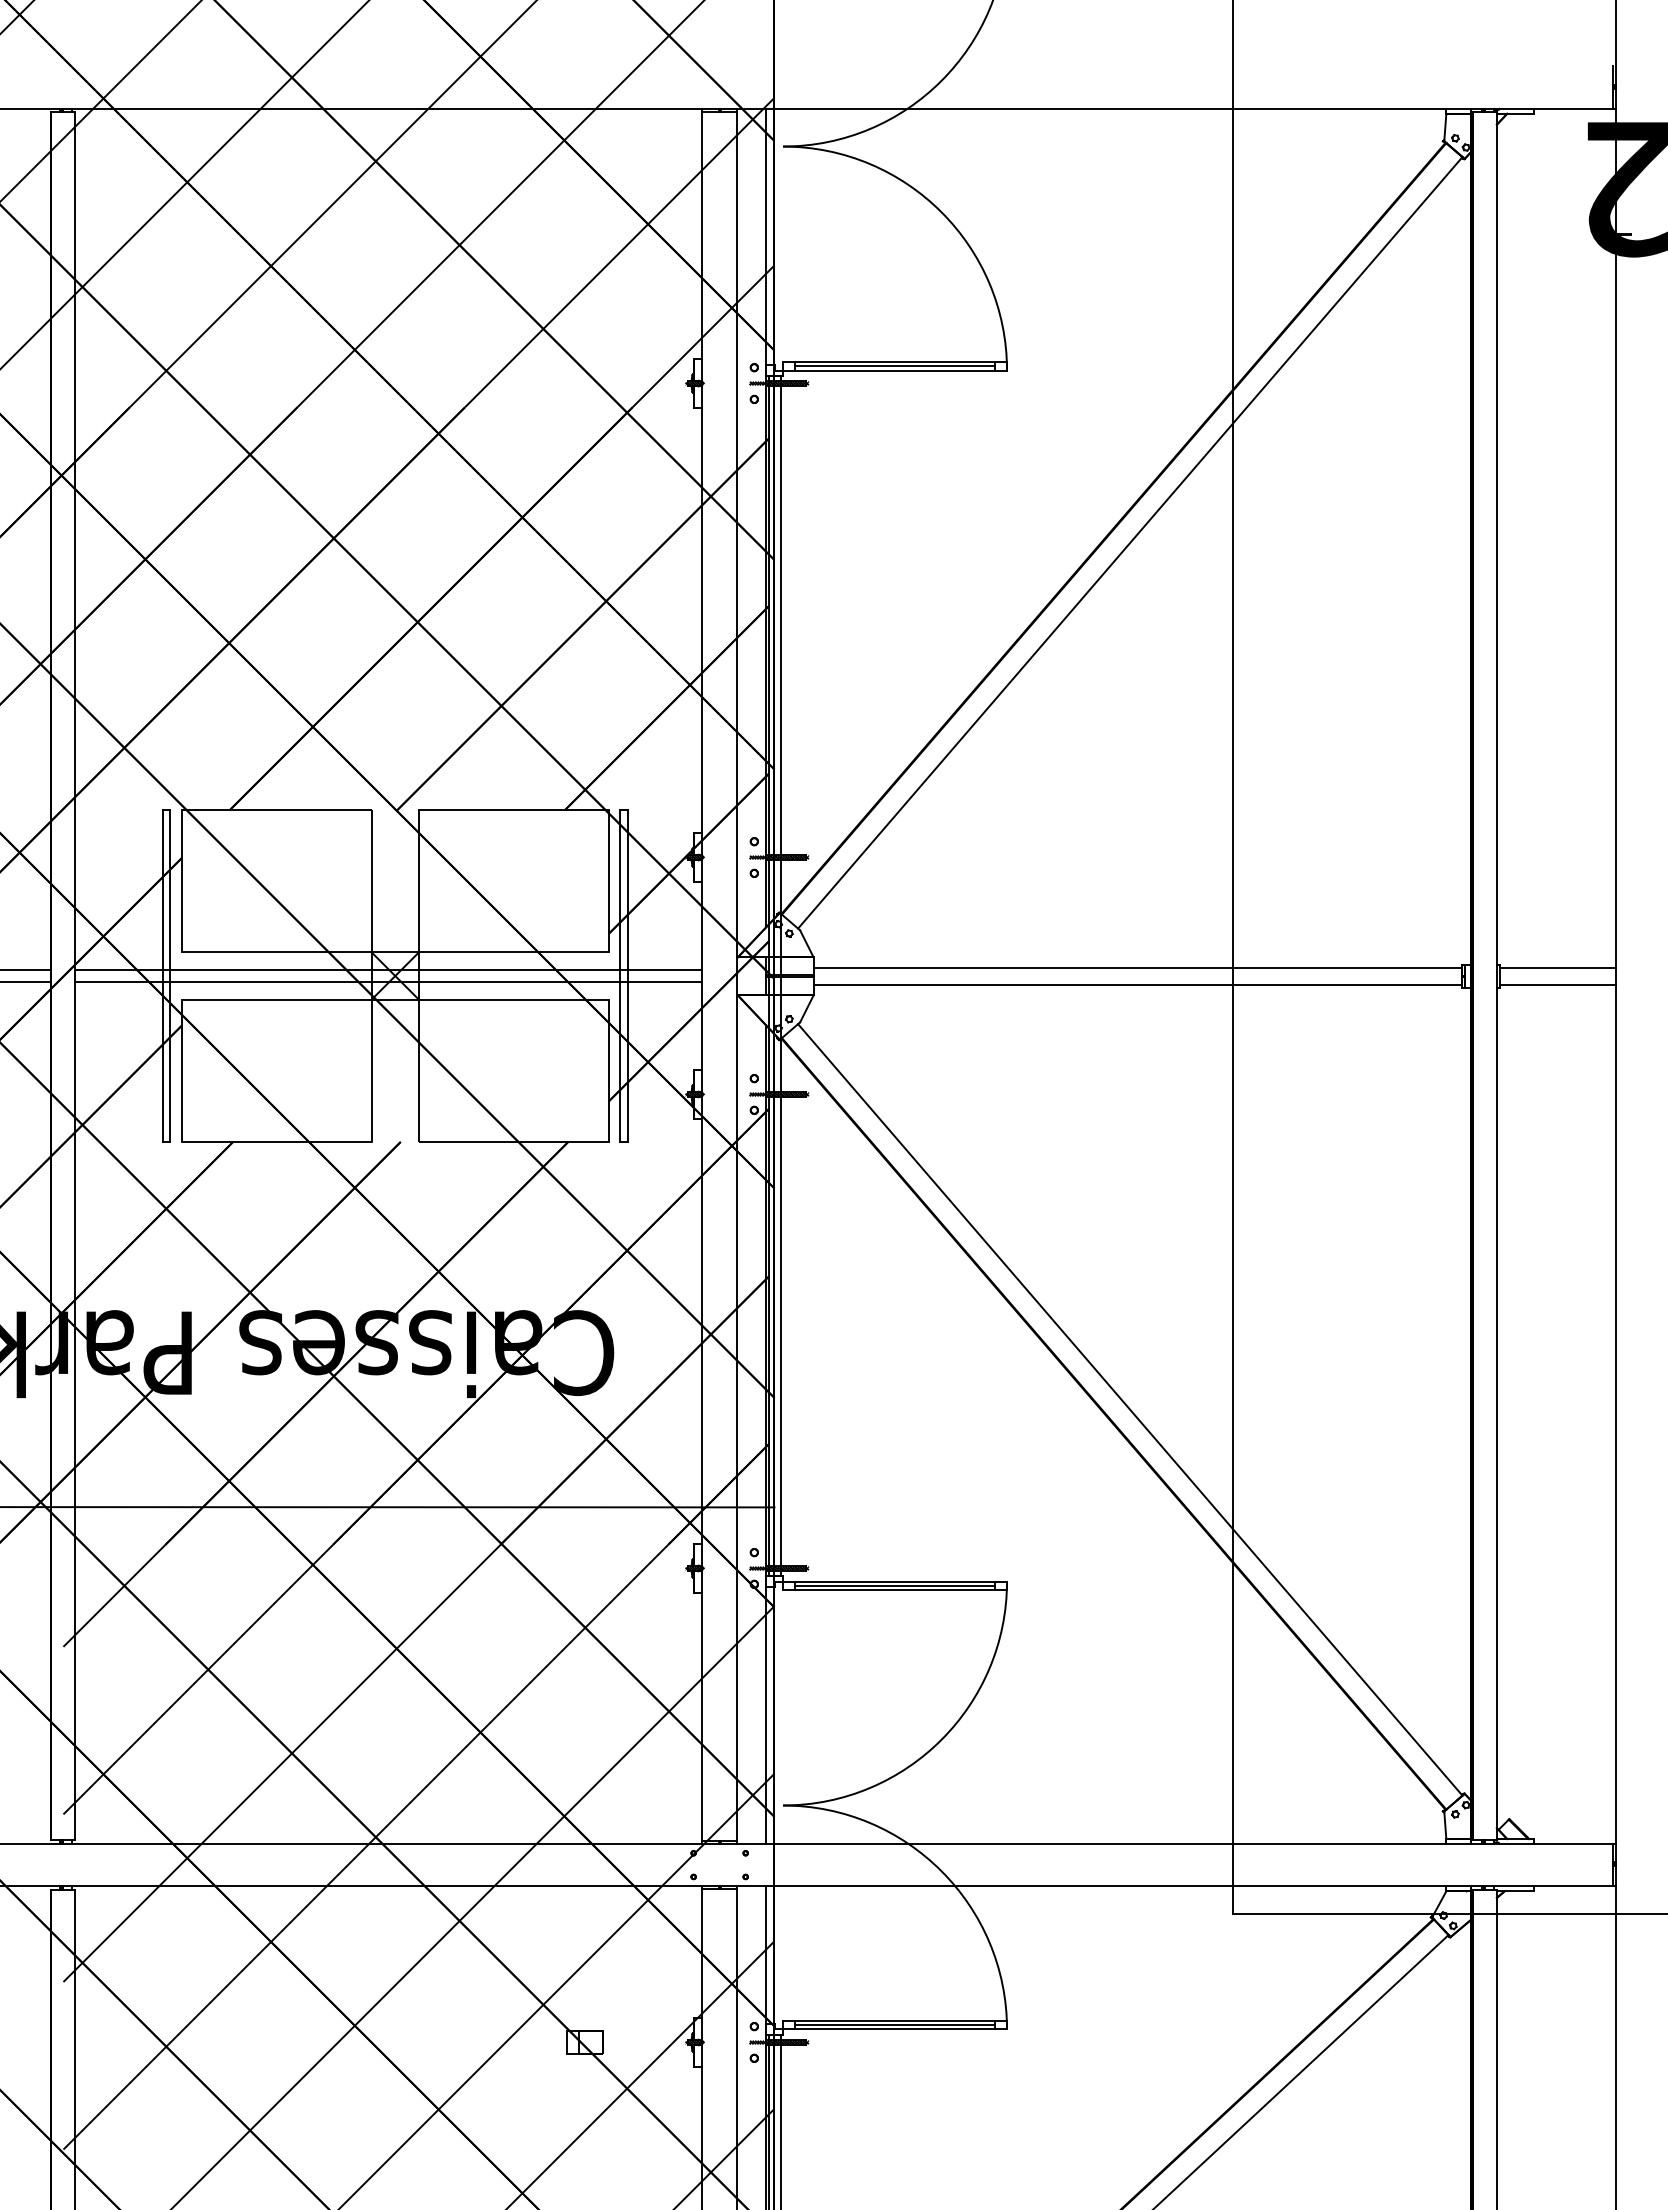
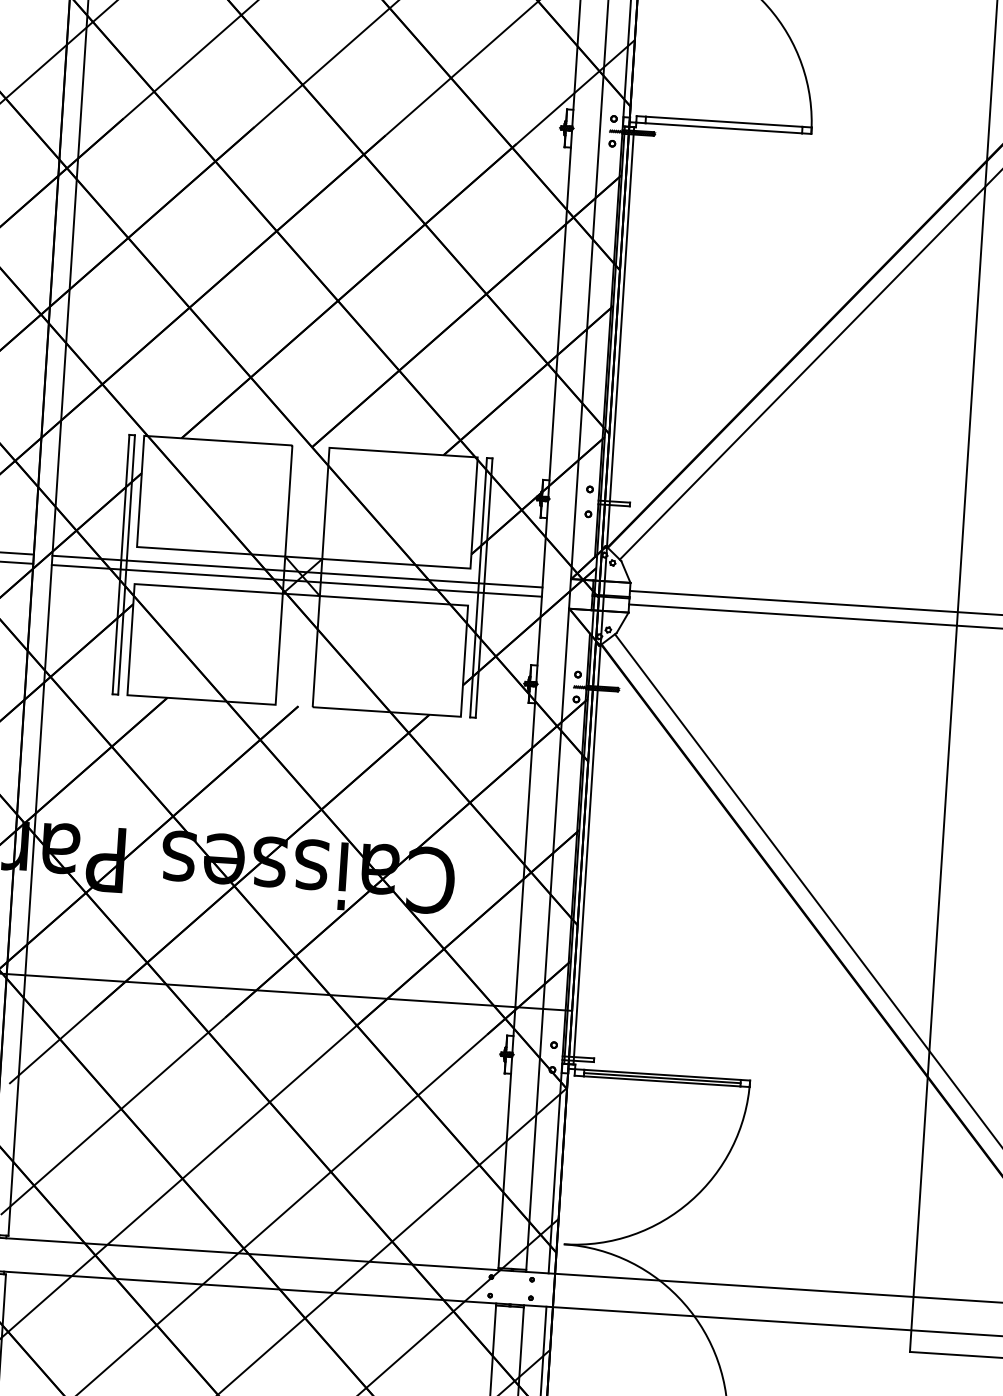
line: (894, 366) -> (723, 125), removed
hatch: (778, 857) -> (608, 503), removed
hatch: (778, 1568) -> (572, 1058), removed

